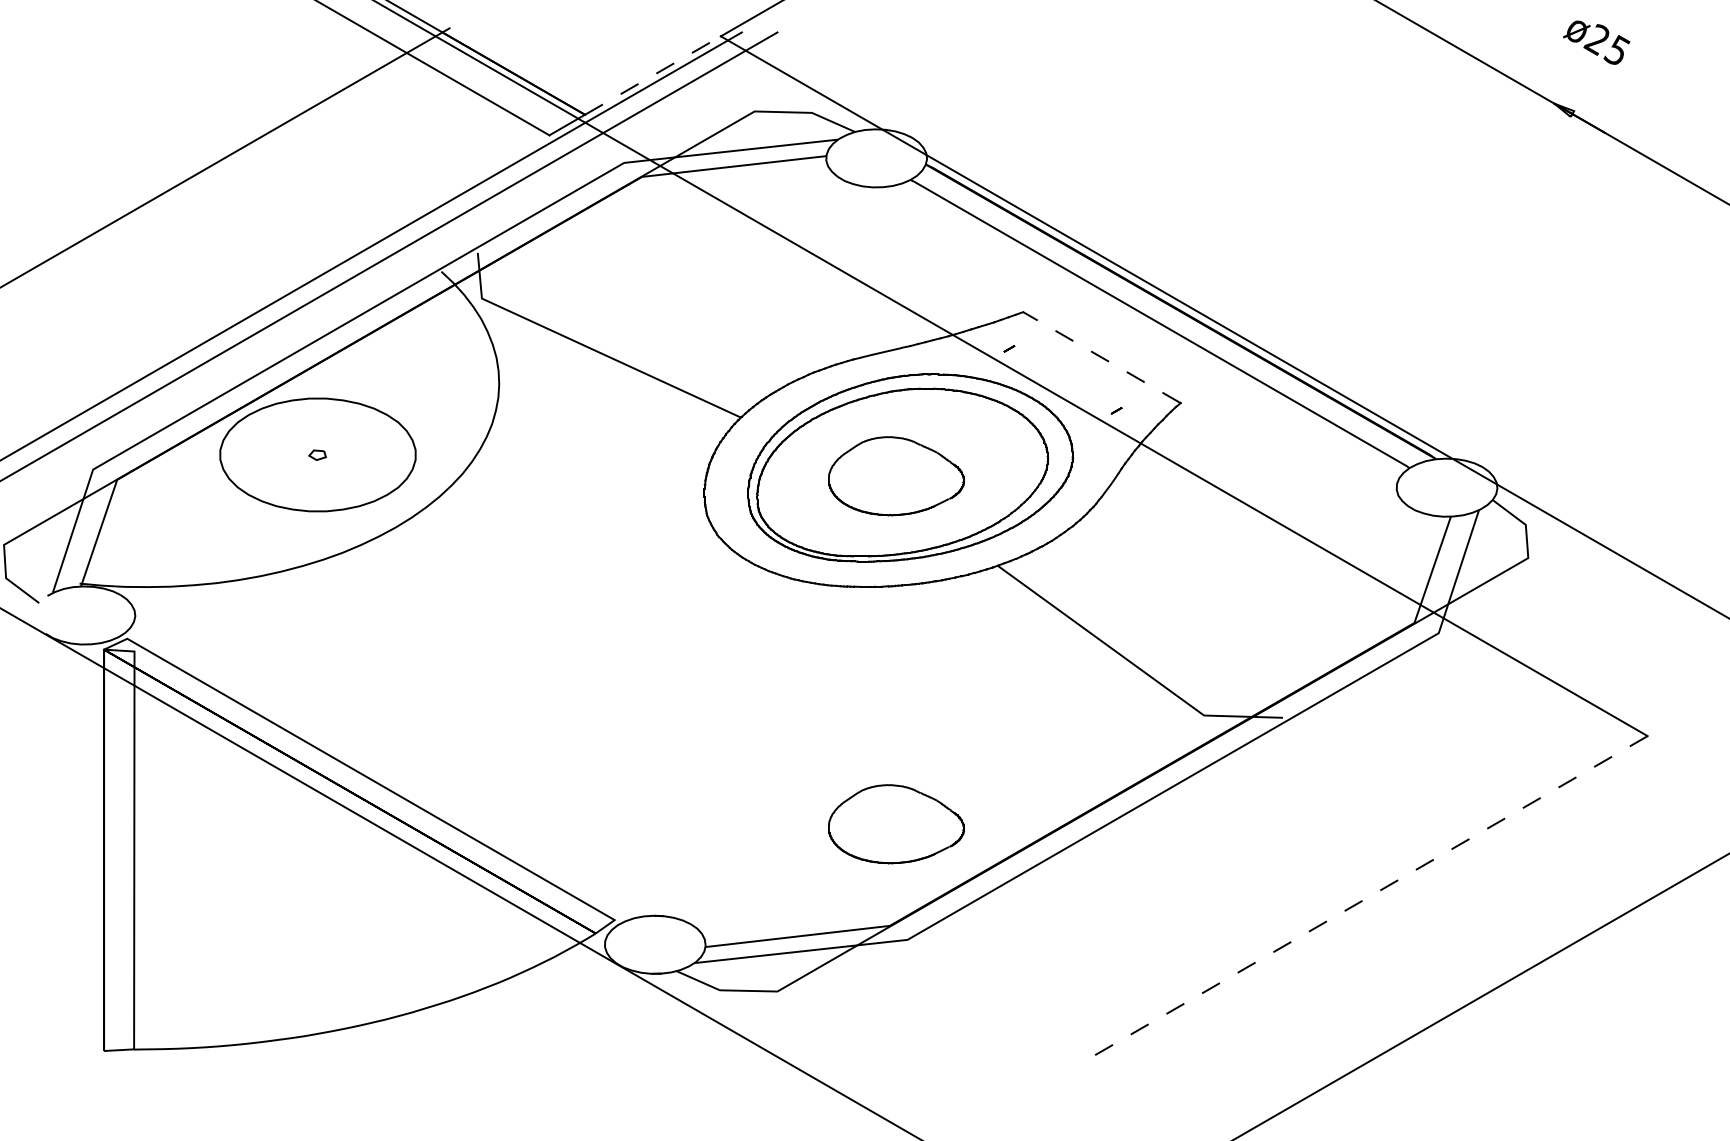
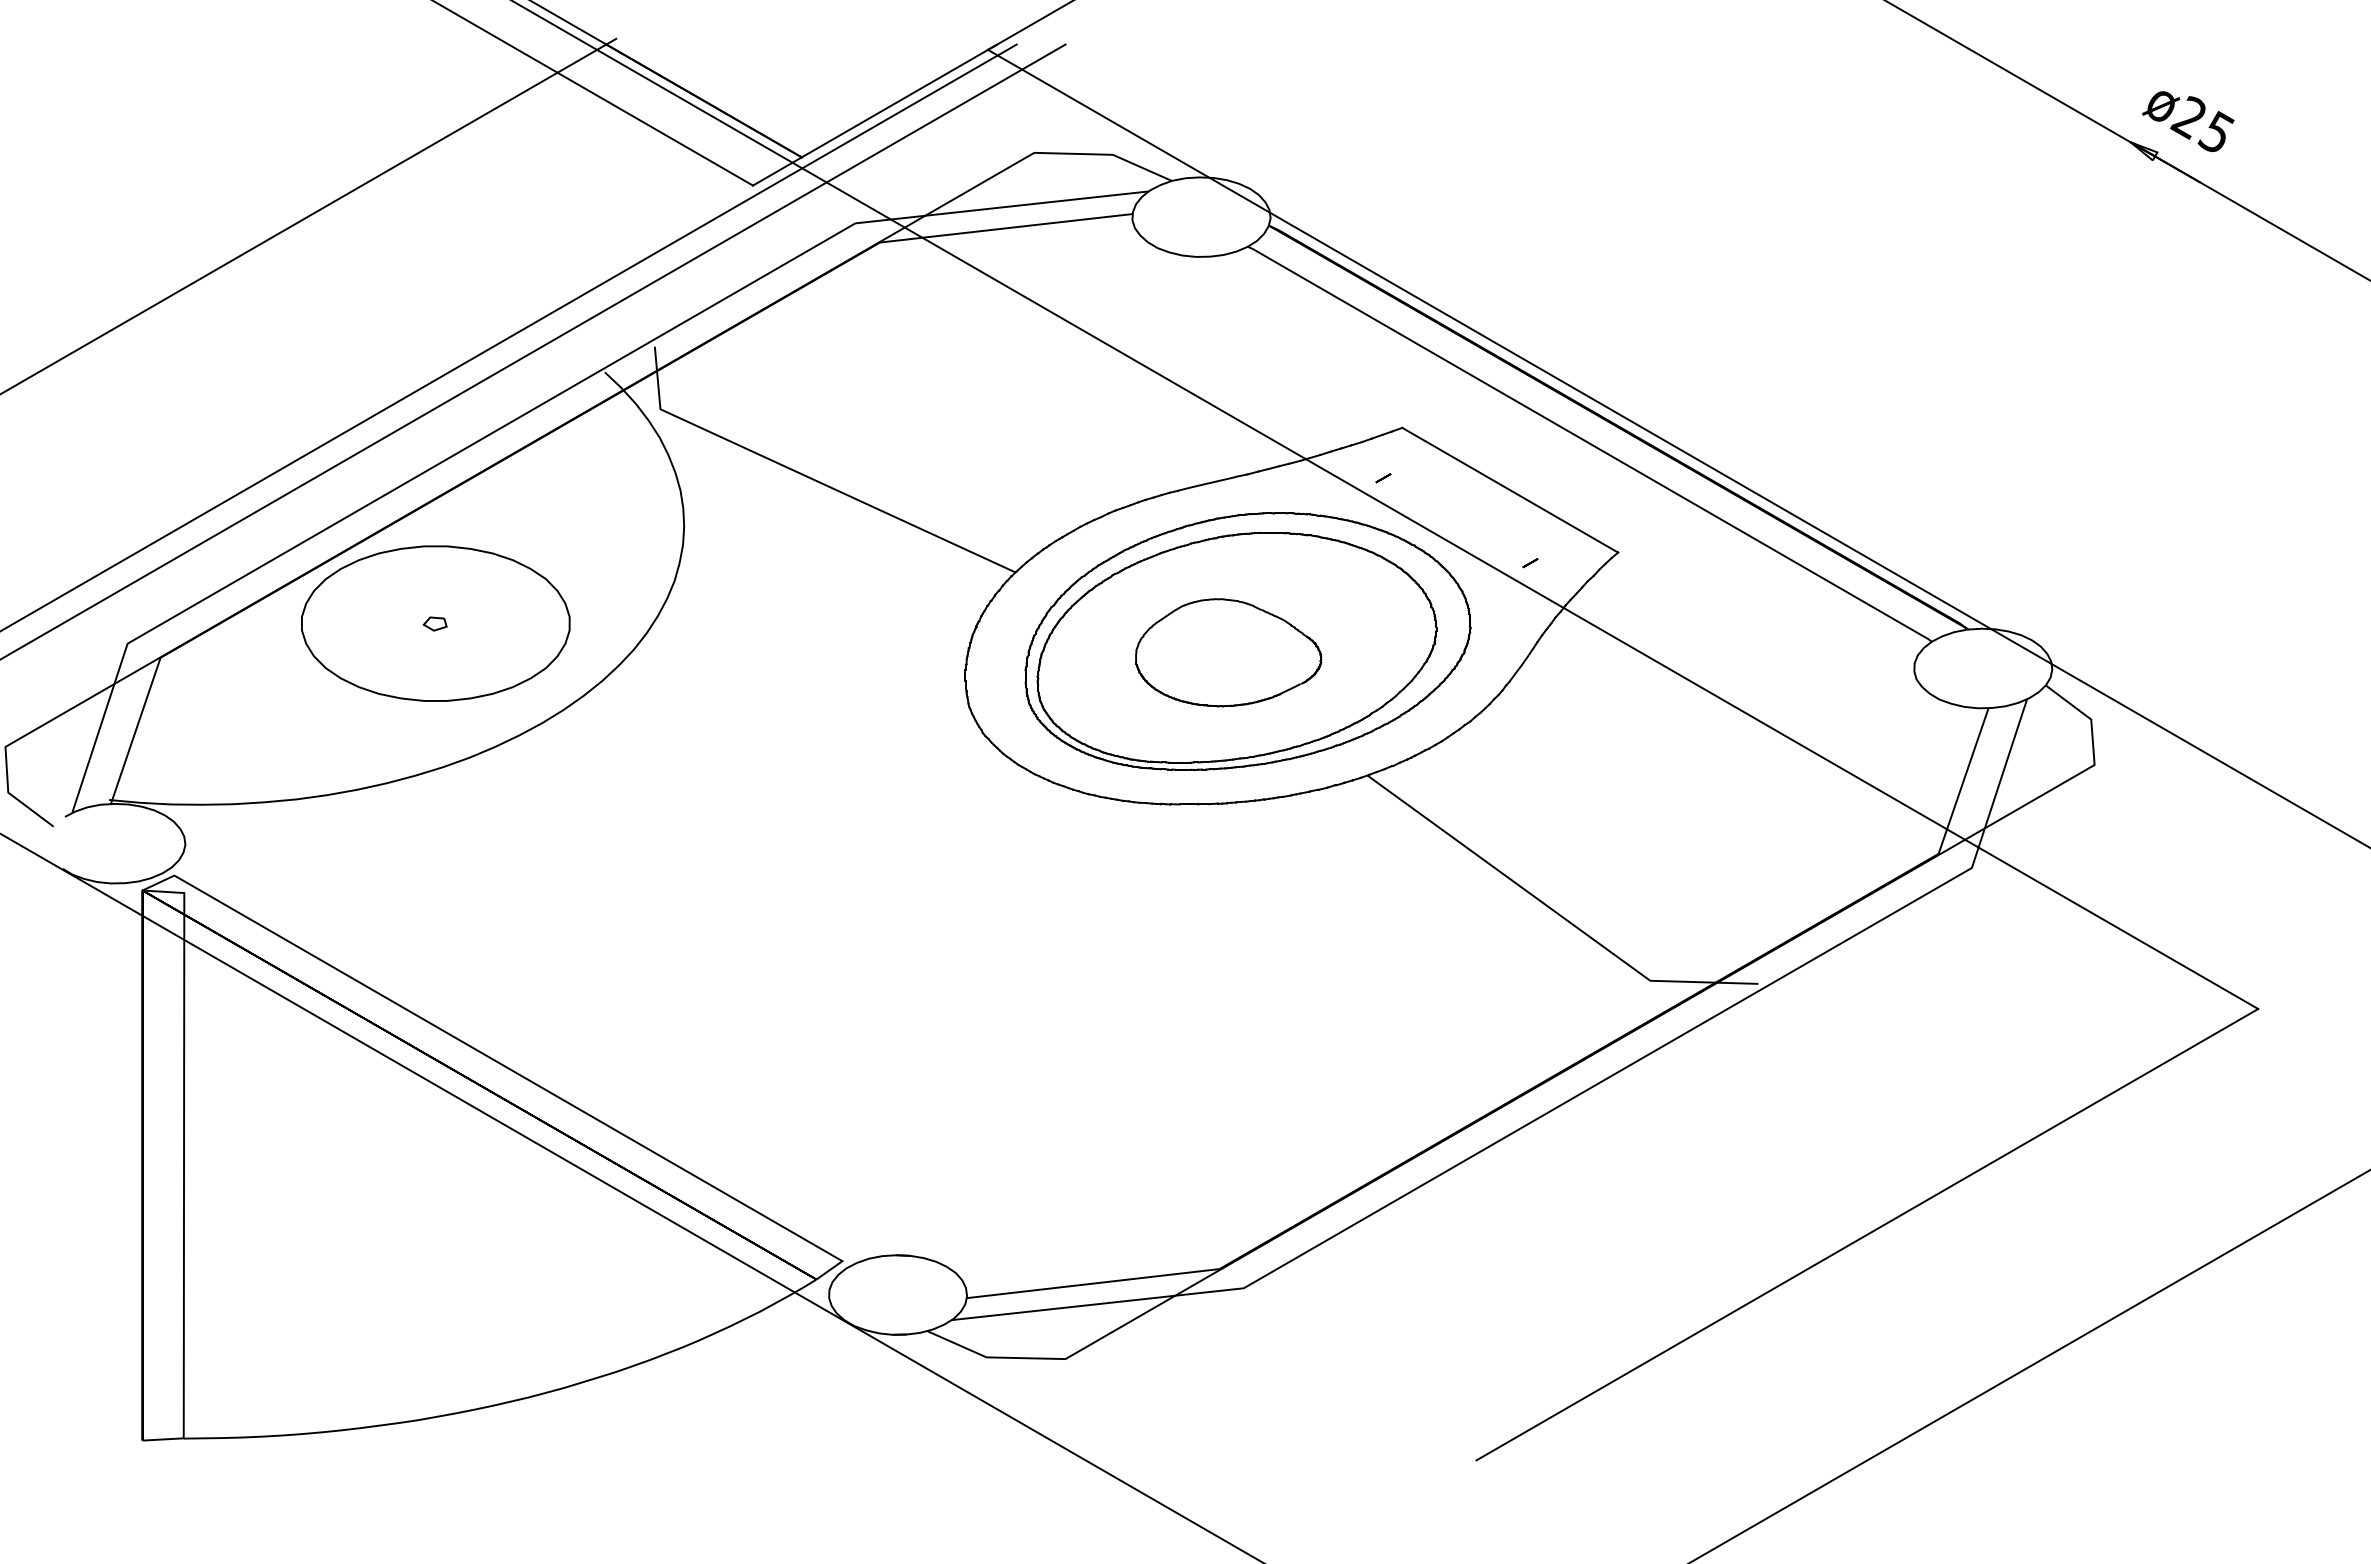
text: (1596, 42) -> (2188, 121), moved
line: (656, 73) -> (899, 100), dashed -> solid
line: (1101, 357) -> (1509, 490), dashed -> solid
part: (896, 824) -> (1228, 1130), removed
line: (1362, 901) -> (1867, 1235), dashed -> solid

